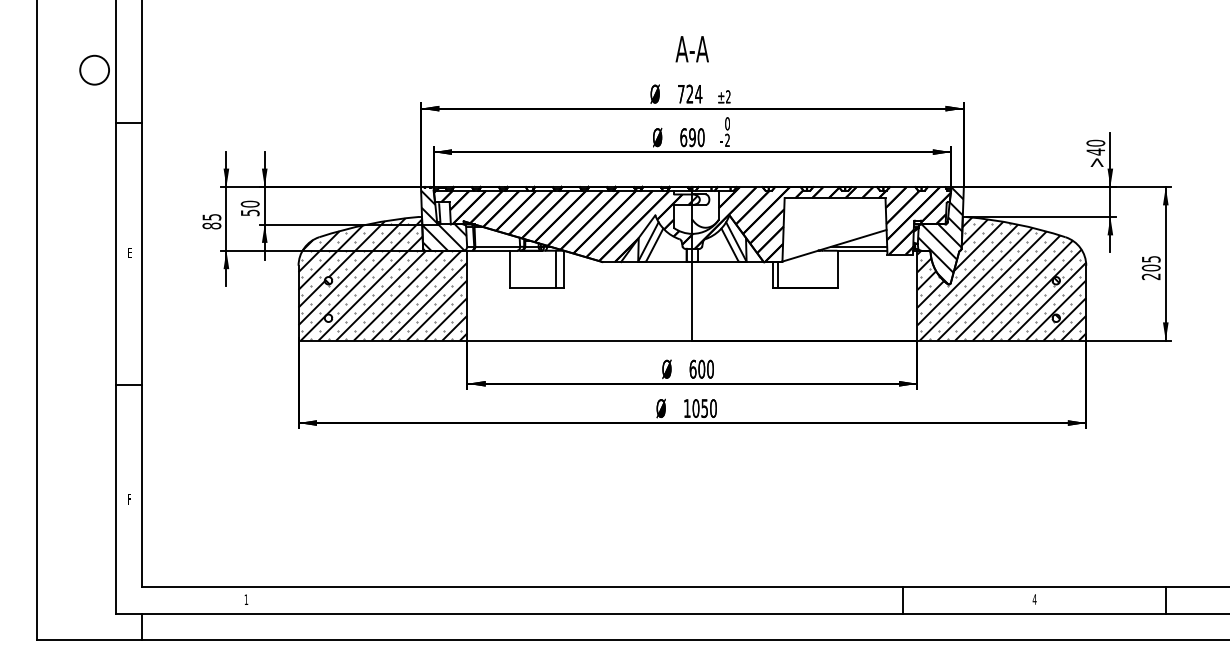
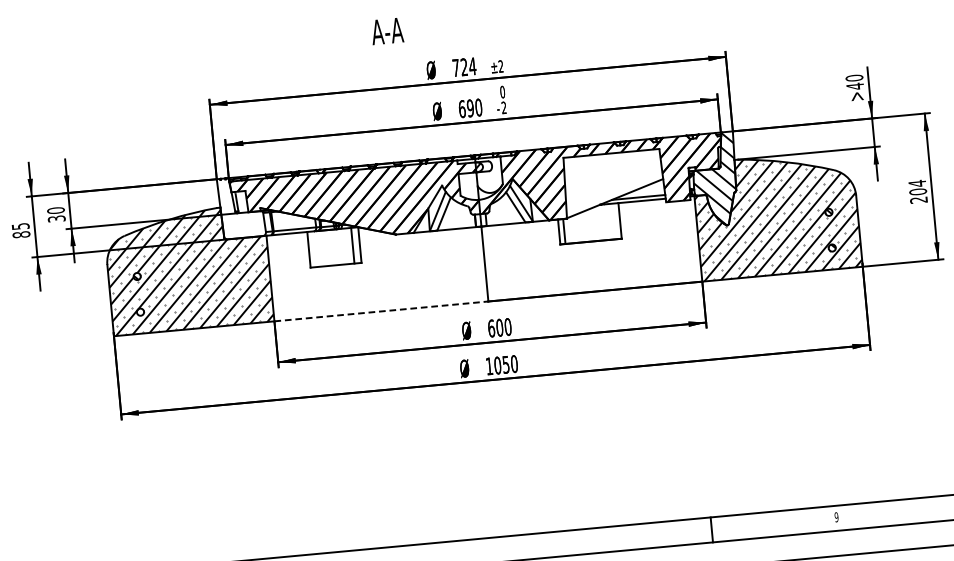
text: (691, 49) -> (386, 31), moved
text: (249, 212) -> (56, 218), 50 -> 30
hatch: (443, 220) -> (241, 209), removed
text: (1151, 258) -> (917, 182), 205 -> 204
line: (579, 340) -> (381, 311), solid -> dashed
text: (1034, 599) -> (836, 517), 4 -> 9

